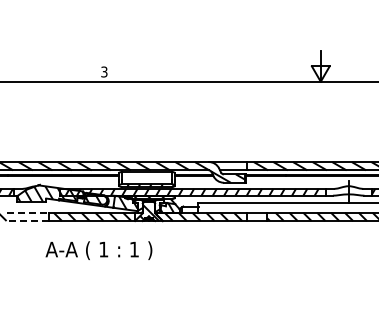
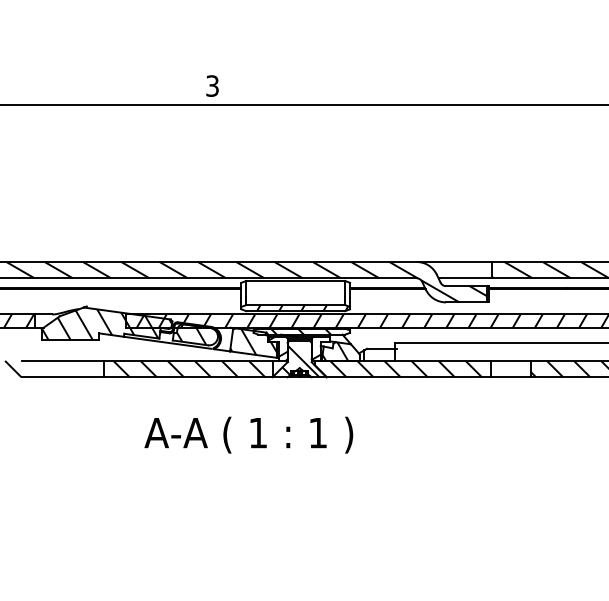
line: (27, 212) -> (62, 360), dashed -> solid
line: (27, 221) -> (62, 378), dashed -> solid
text: (98, 250) -> (247, 434), moved

